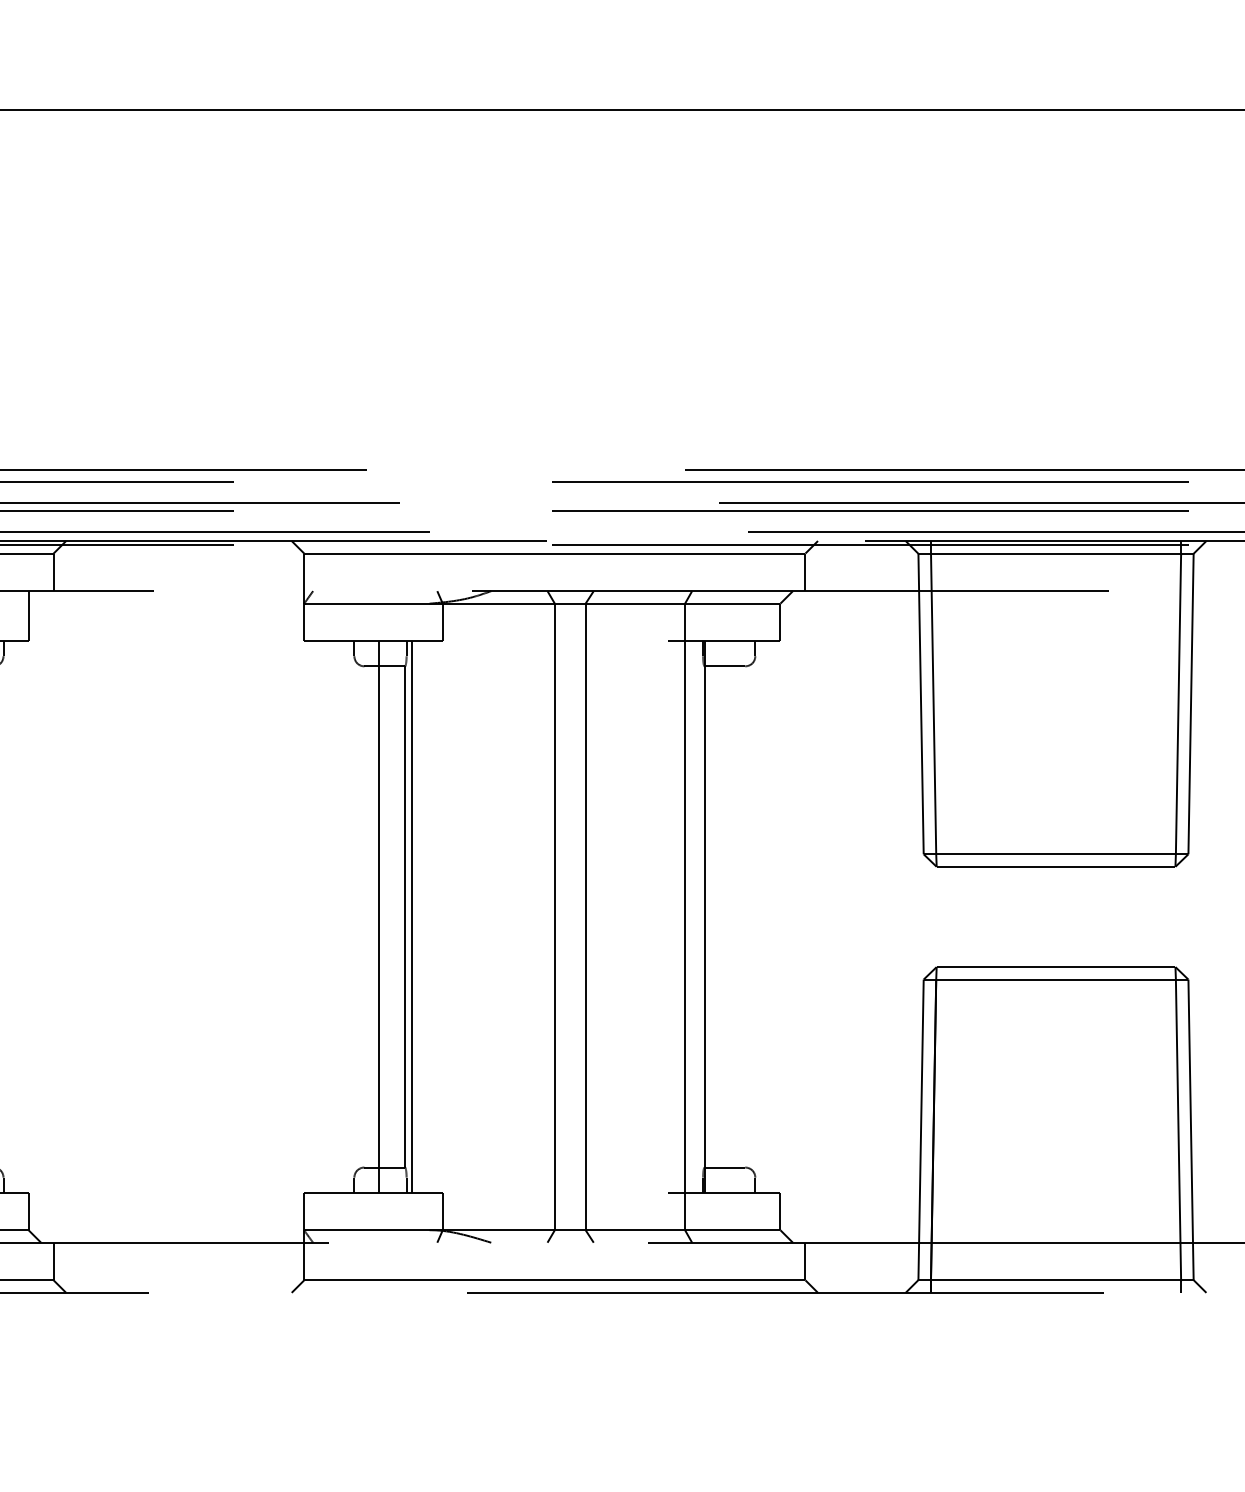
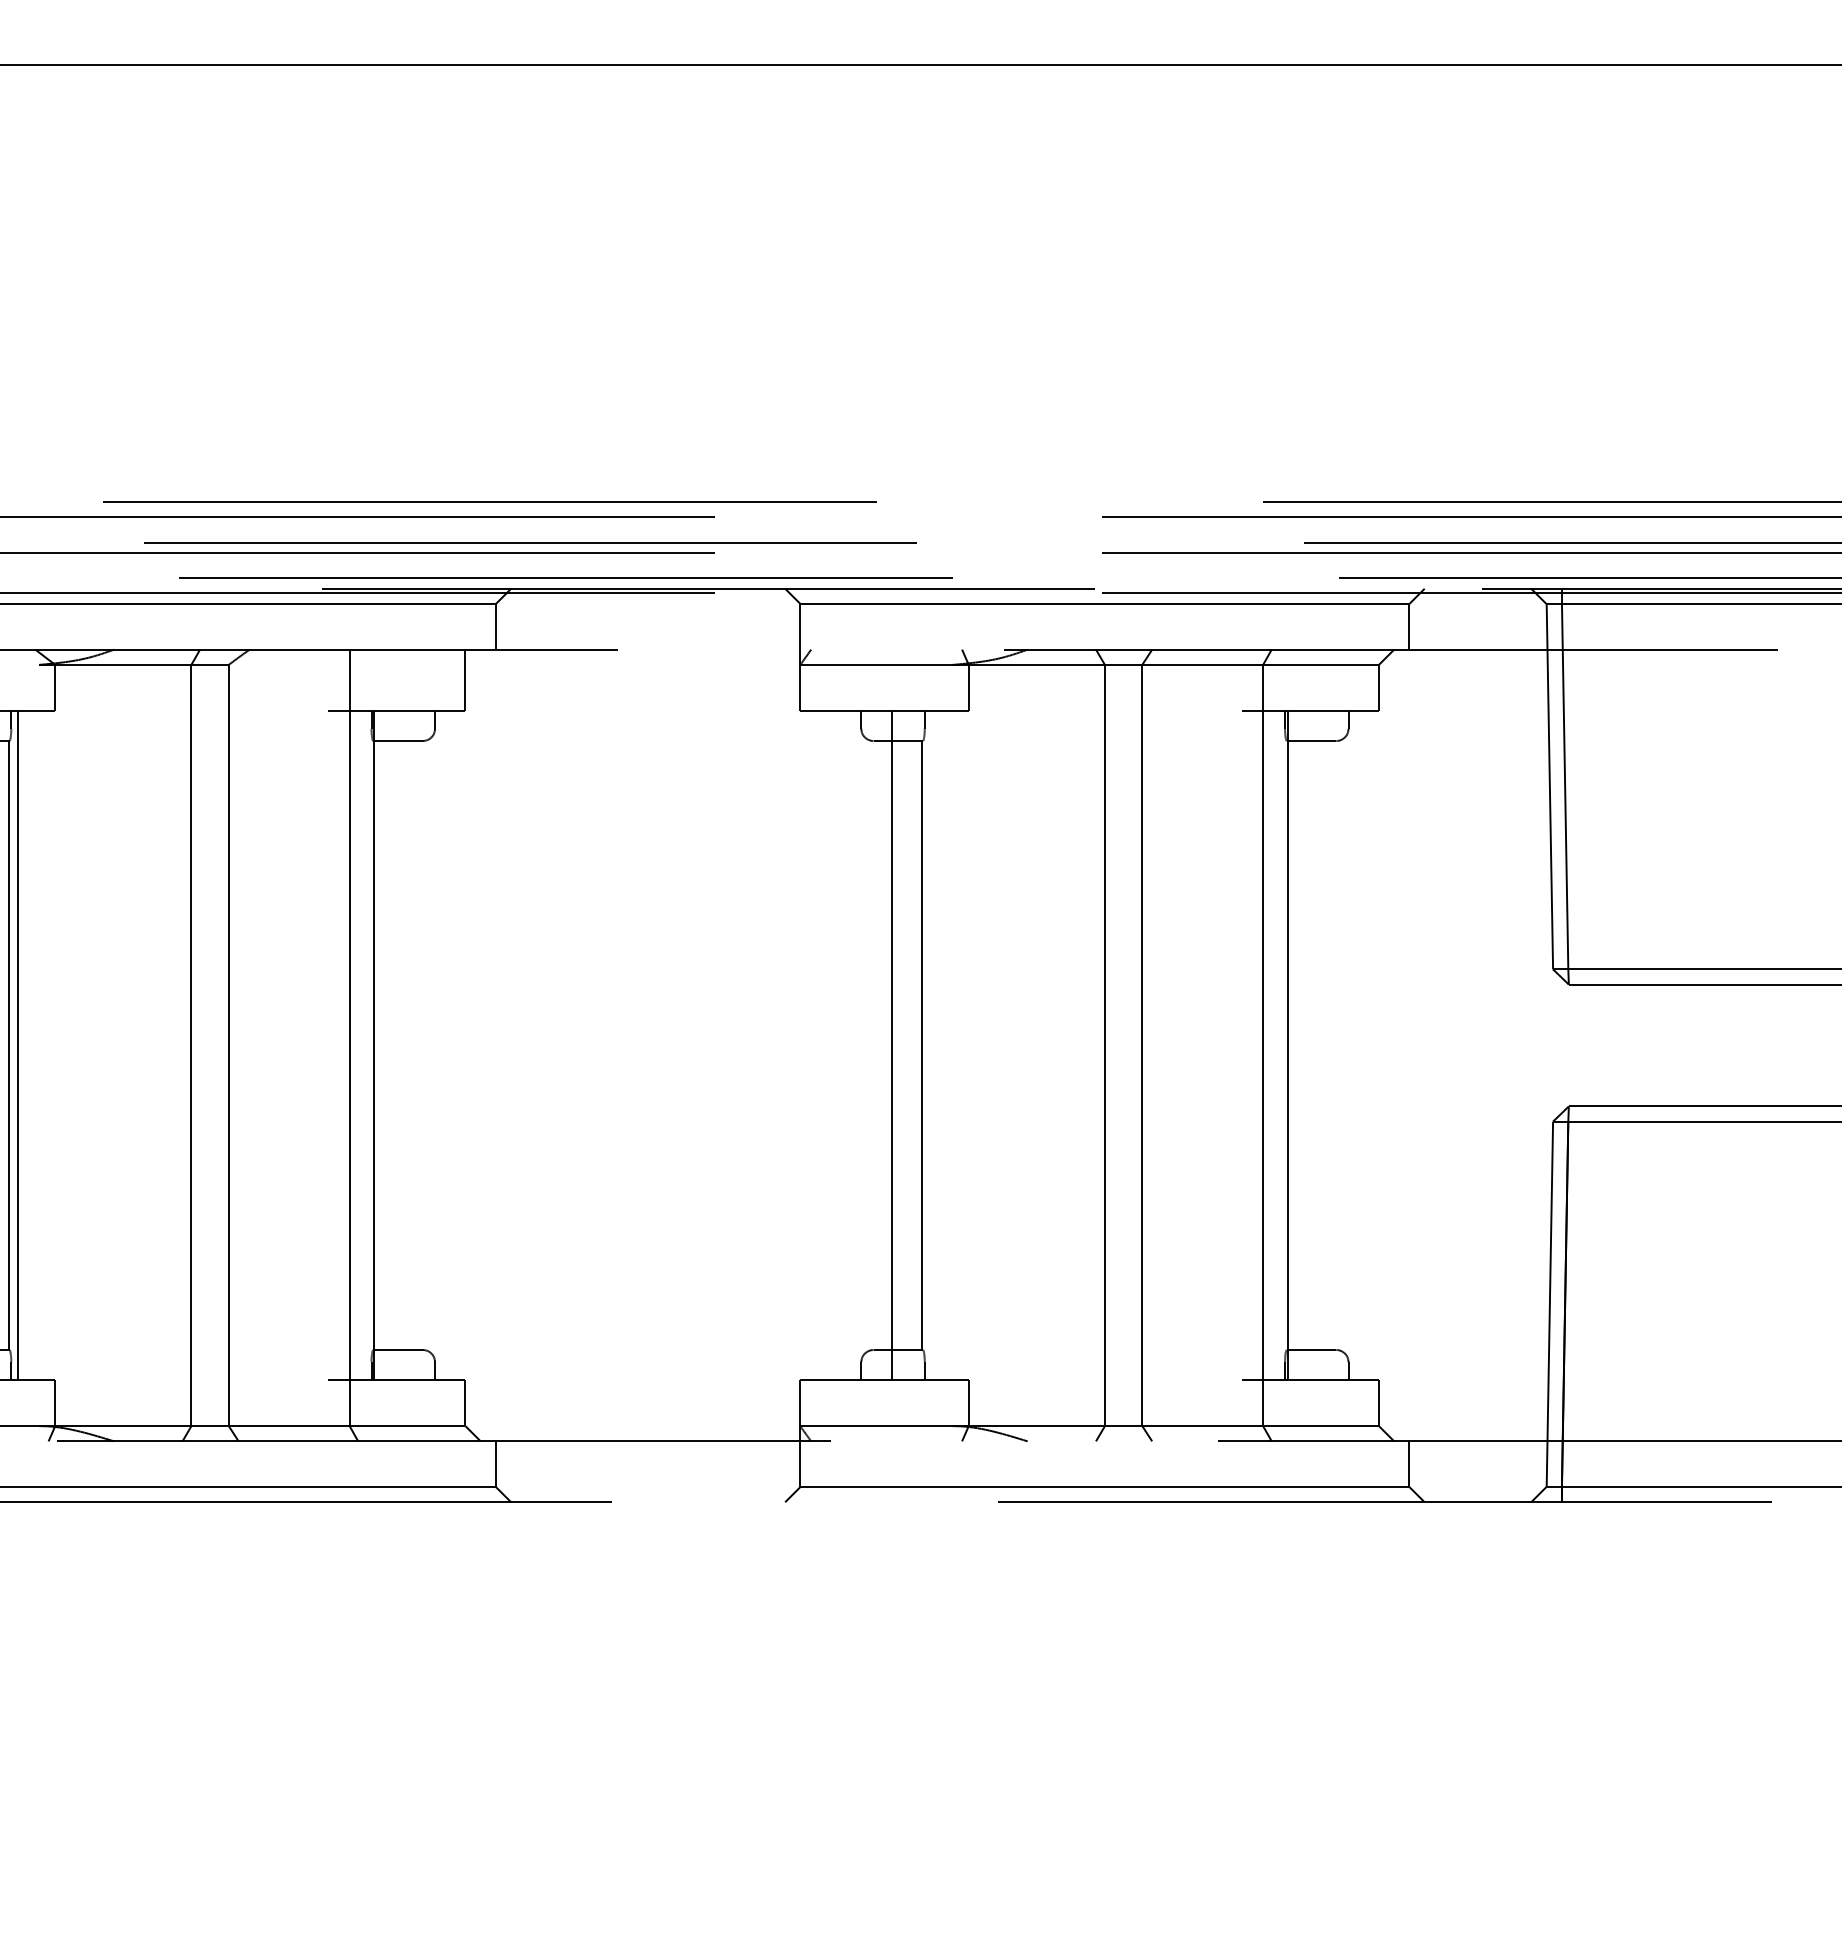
line: (412, 916) -> (931, 1045), removed

